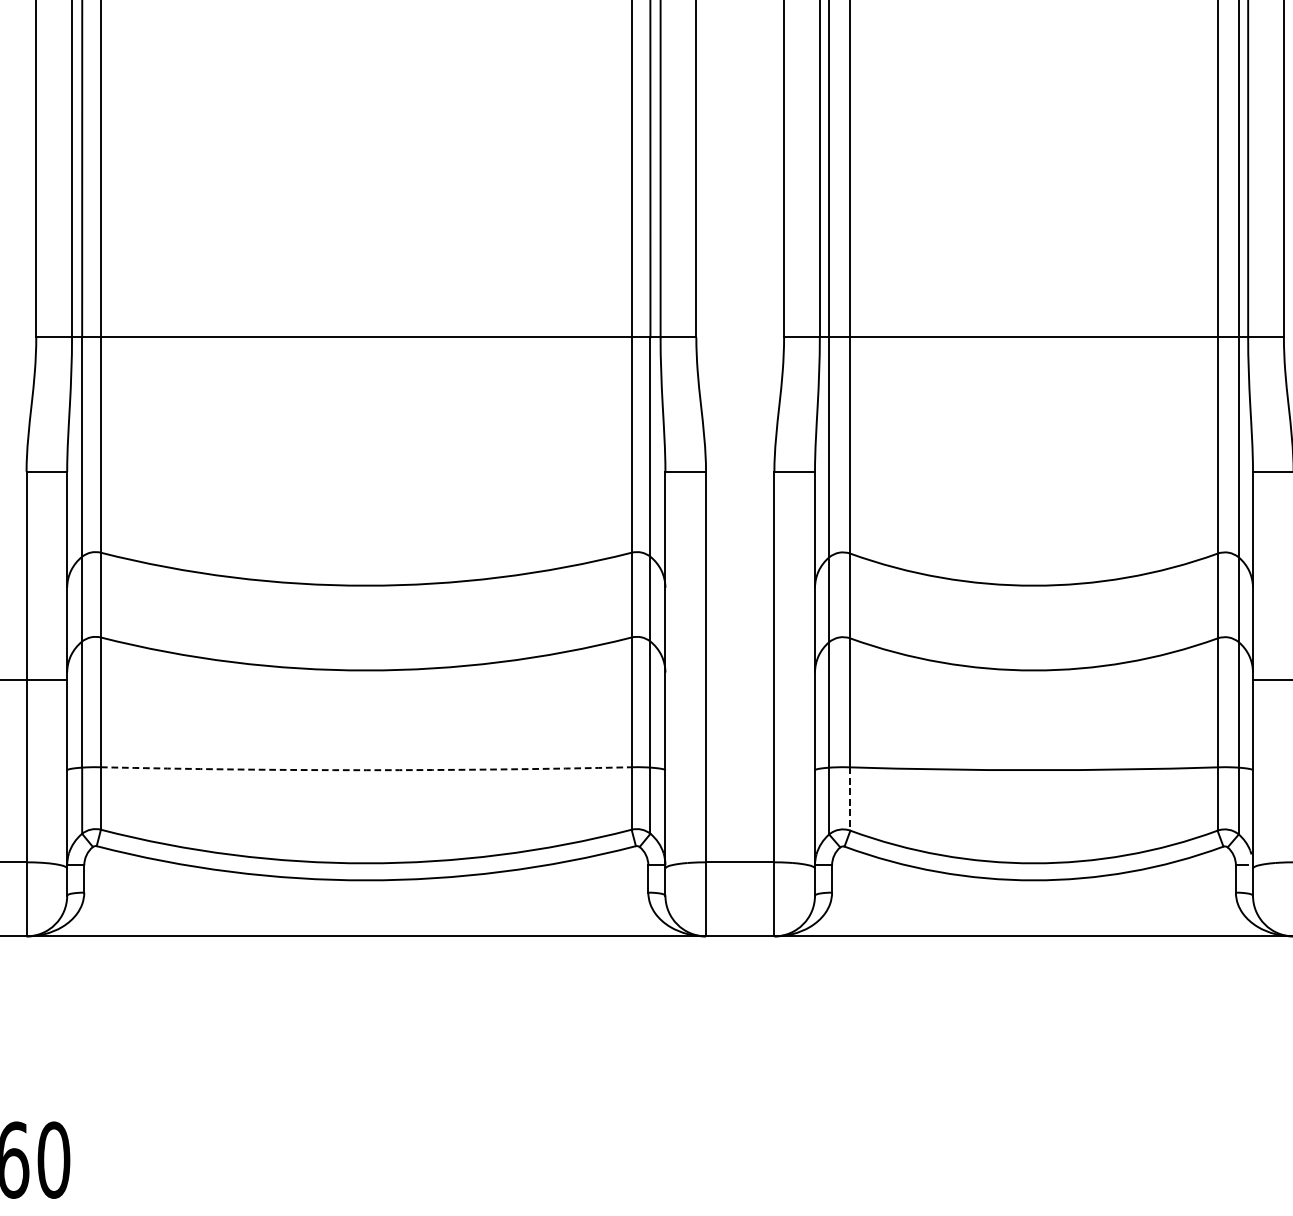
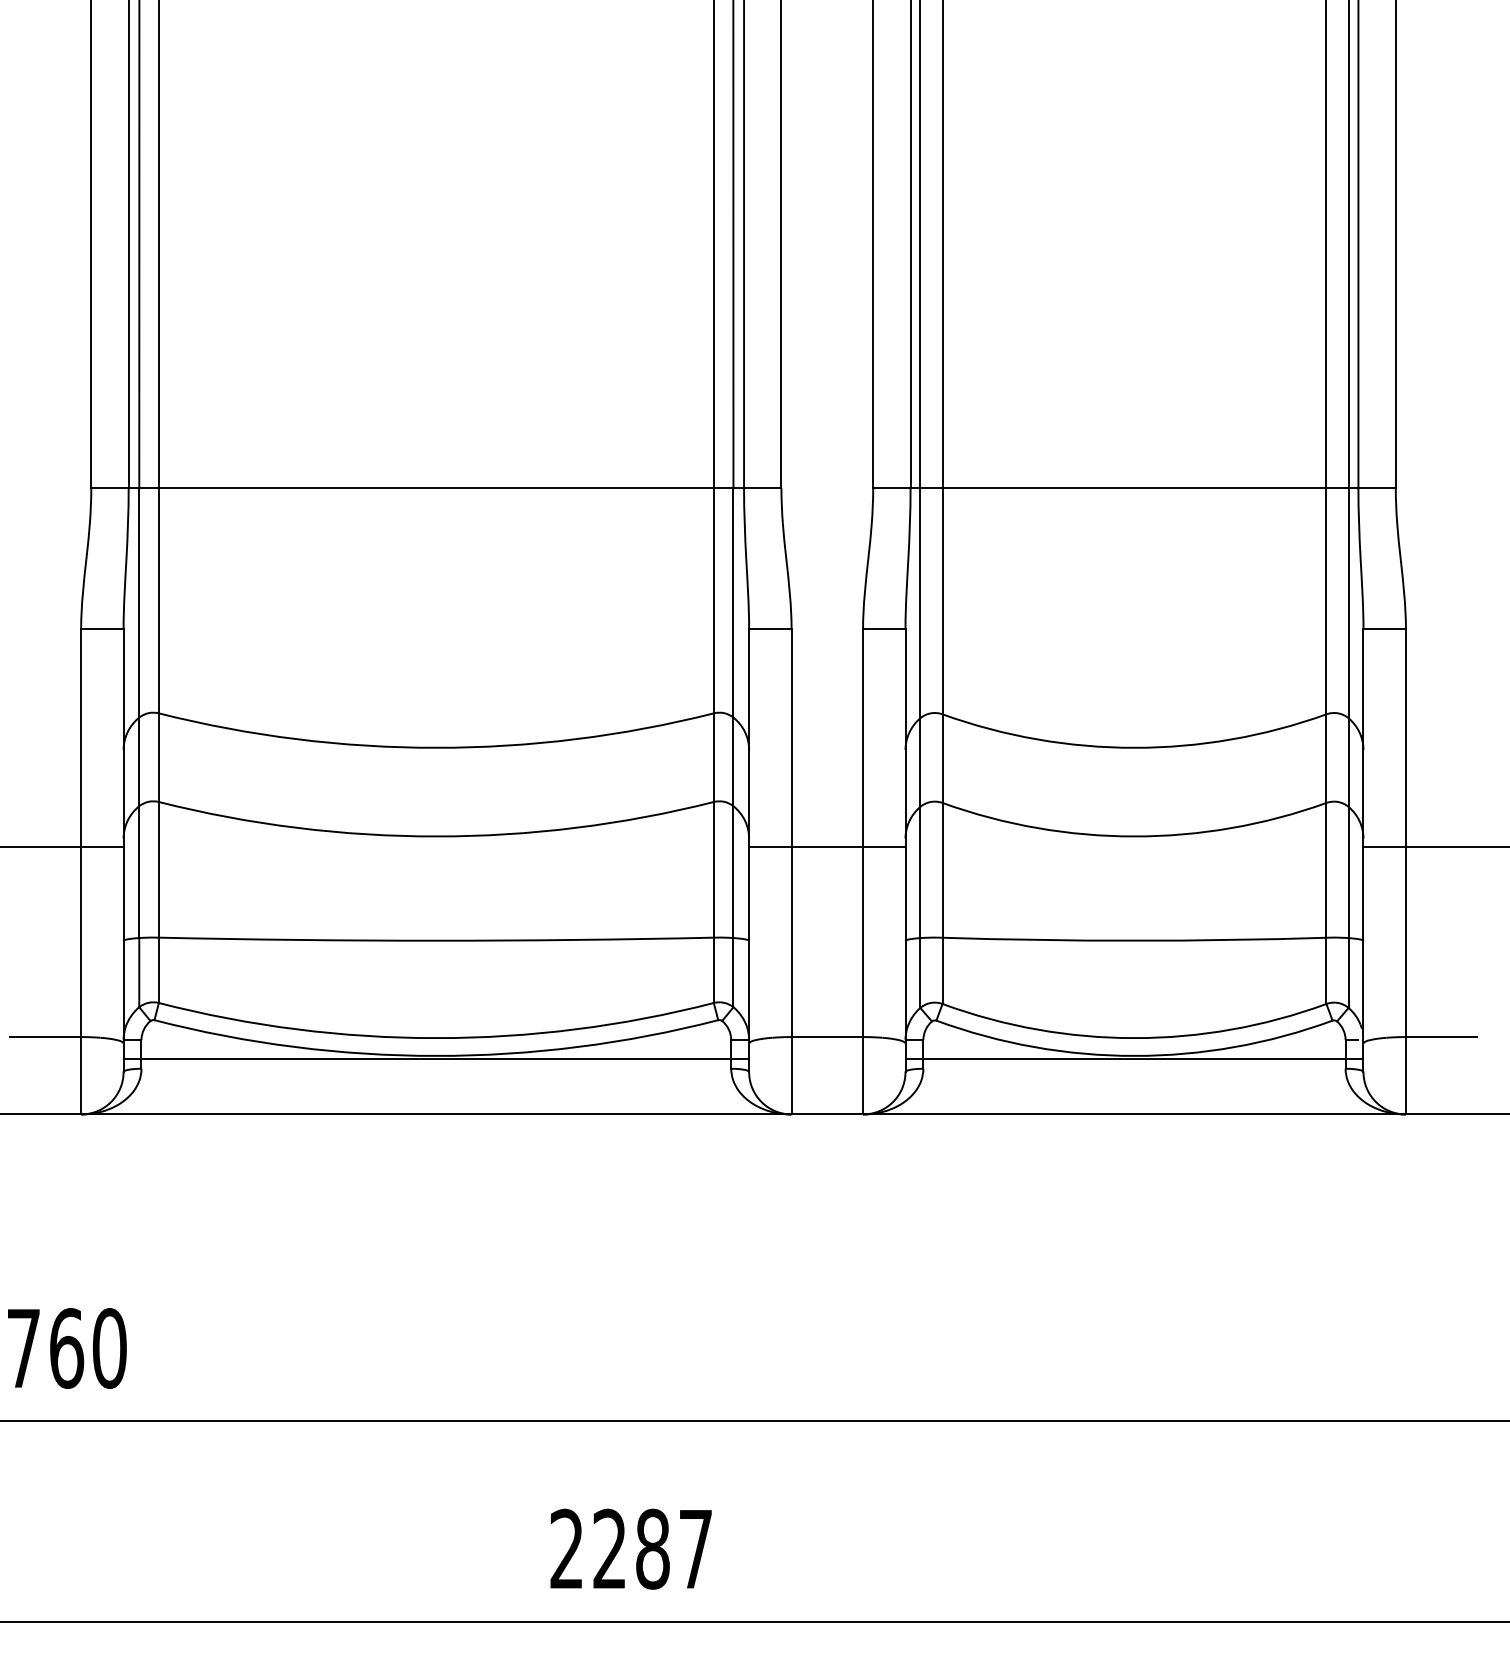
line: (740, 680) -> (827, 846), added
arc: (366, 769) -> (436, 940), dashed -> solid
line: (850, 799) -> (942, 971), dashed -> solid
line: (366, 882) -> (436, 1058), added
line: (1034, 882) -> (1134, 1058), added

